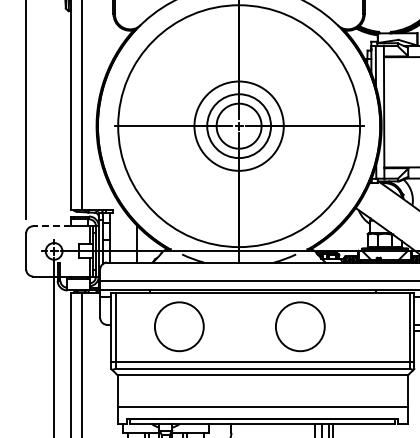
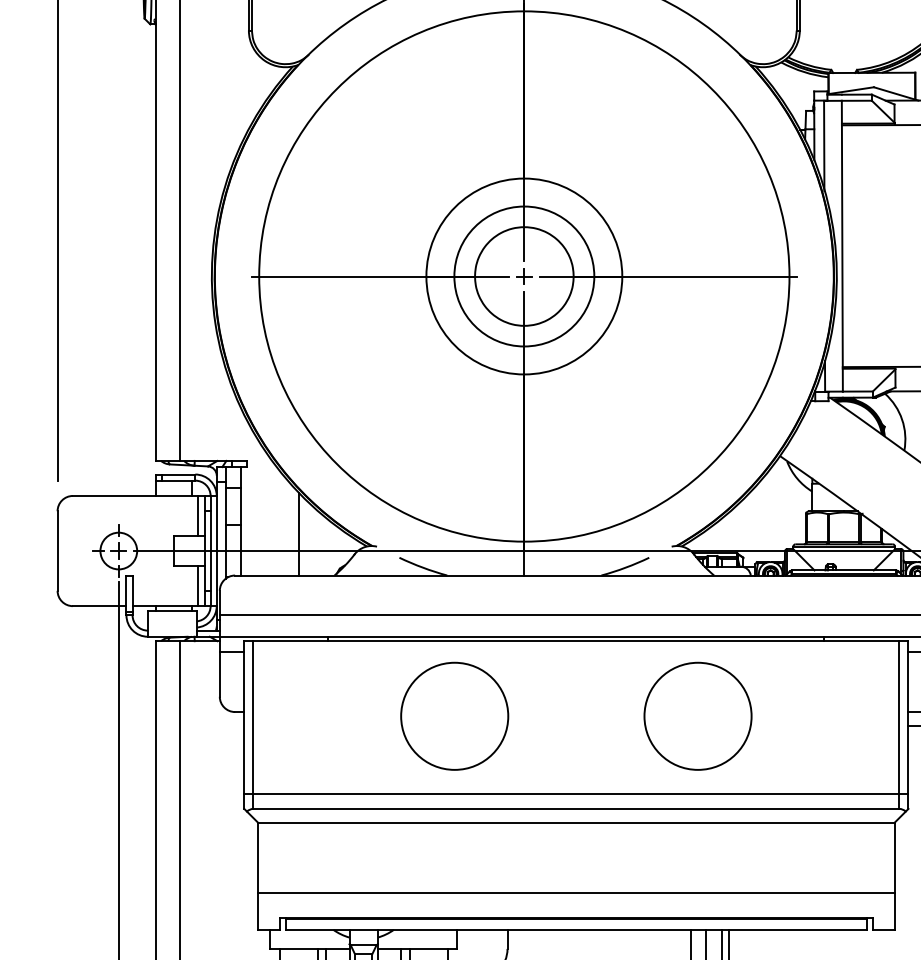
line: (52, 226) -> (115, 496), dashed -> solid
circle: (179, 326) -> (455, 715), moved
circle: (300, 326) -> (698, 715), moved

